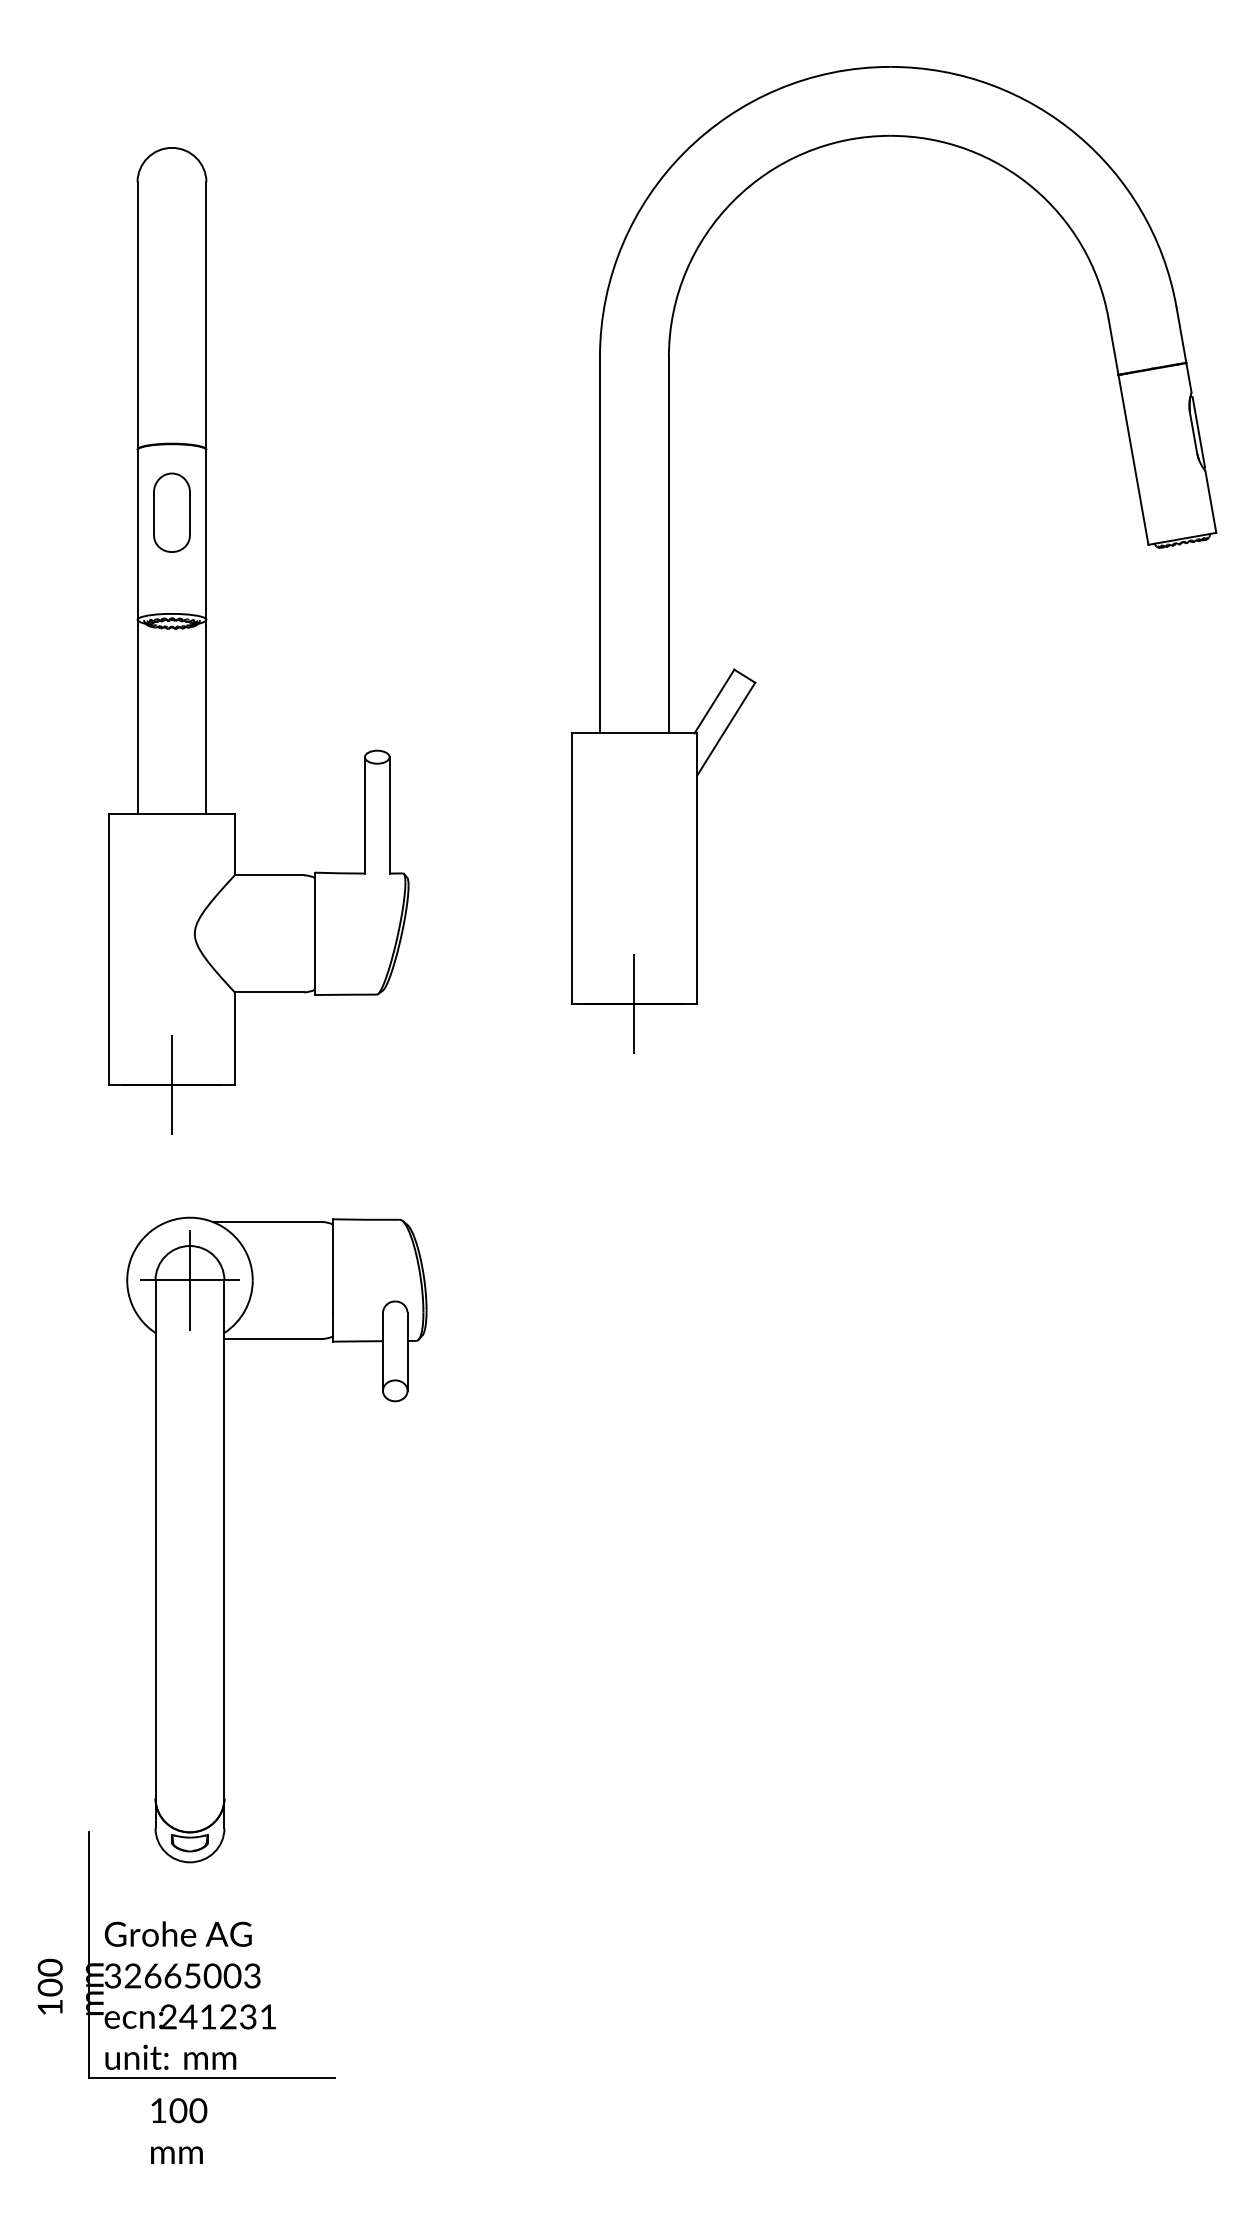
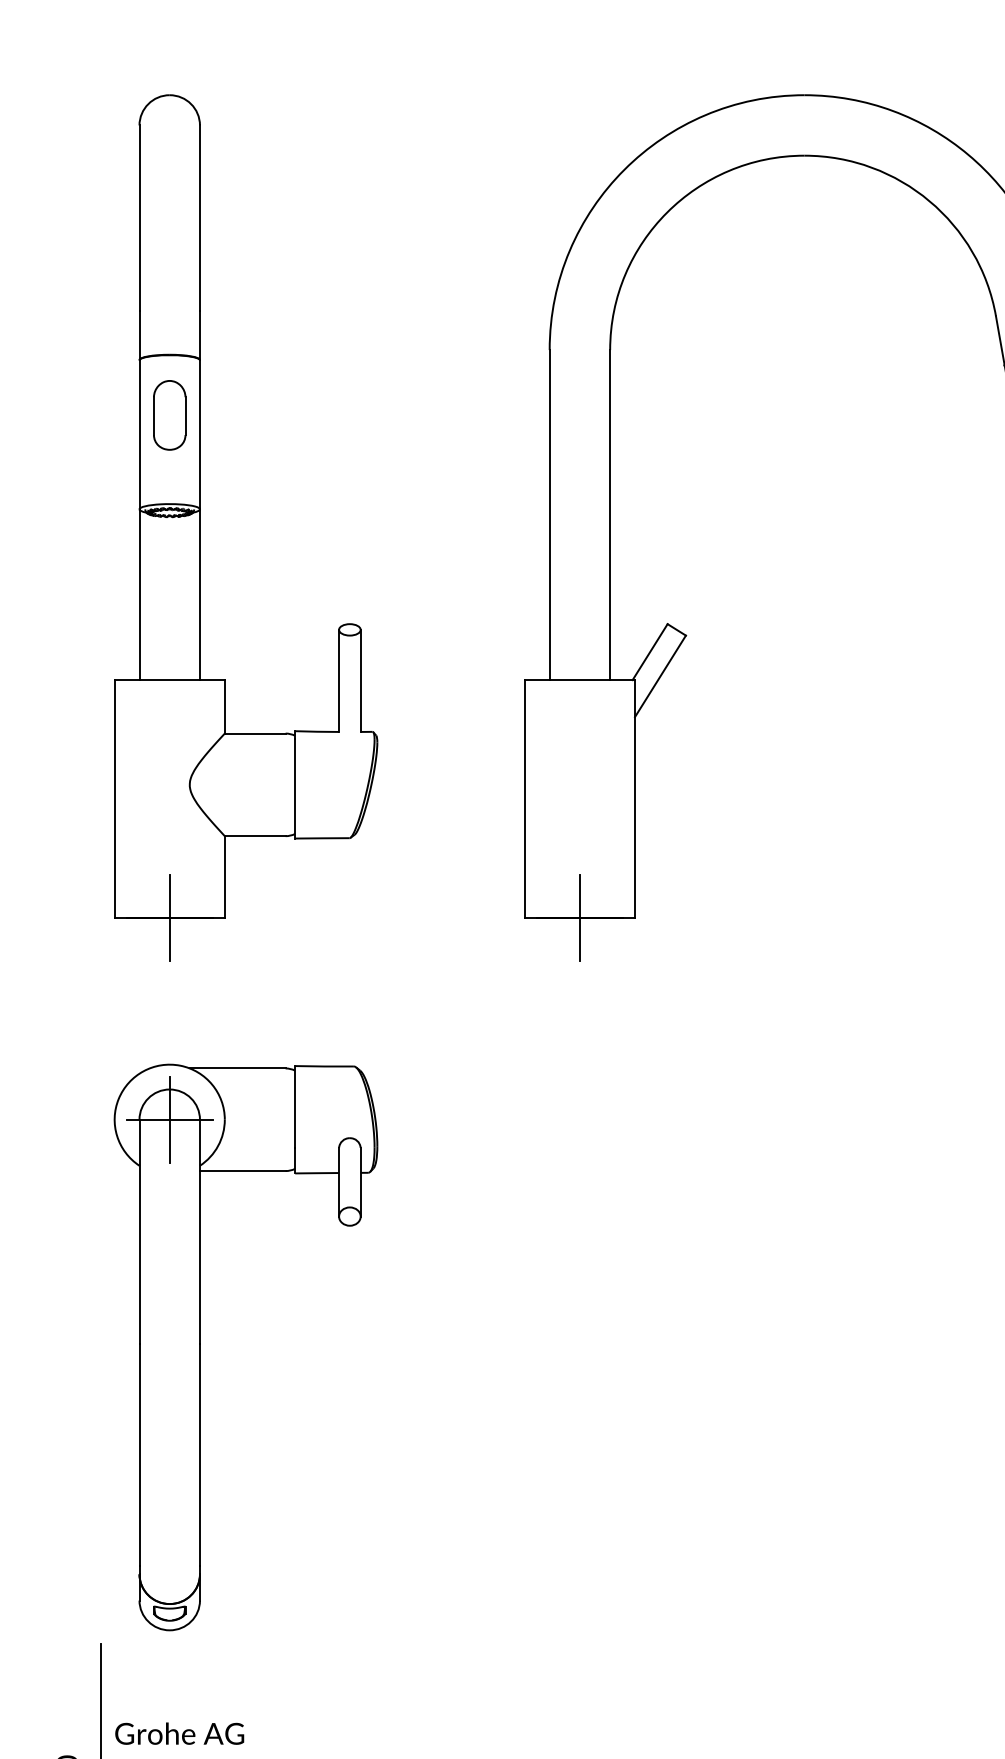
part: (206, 640) -> (200, 527), moved
part: (224, 1539) -> (200, 1347), moved

